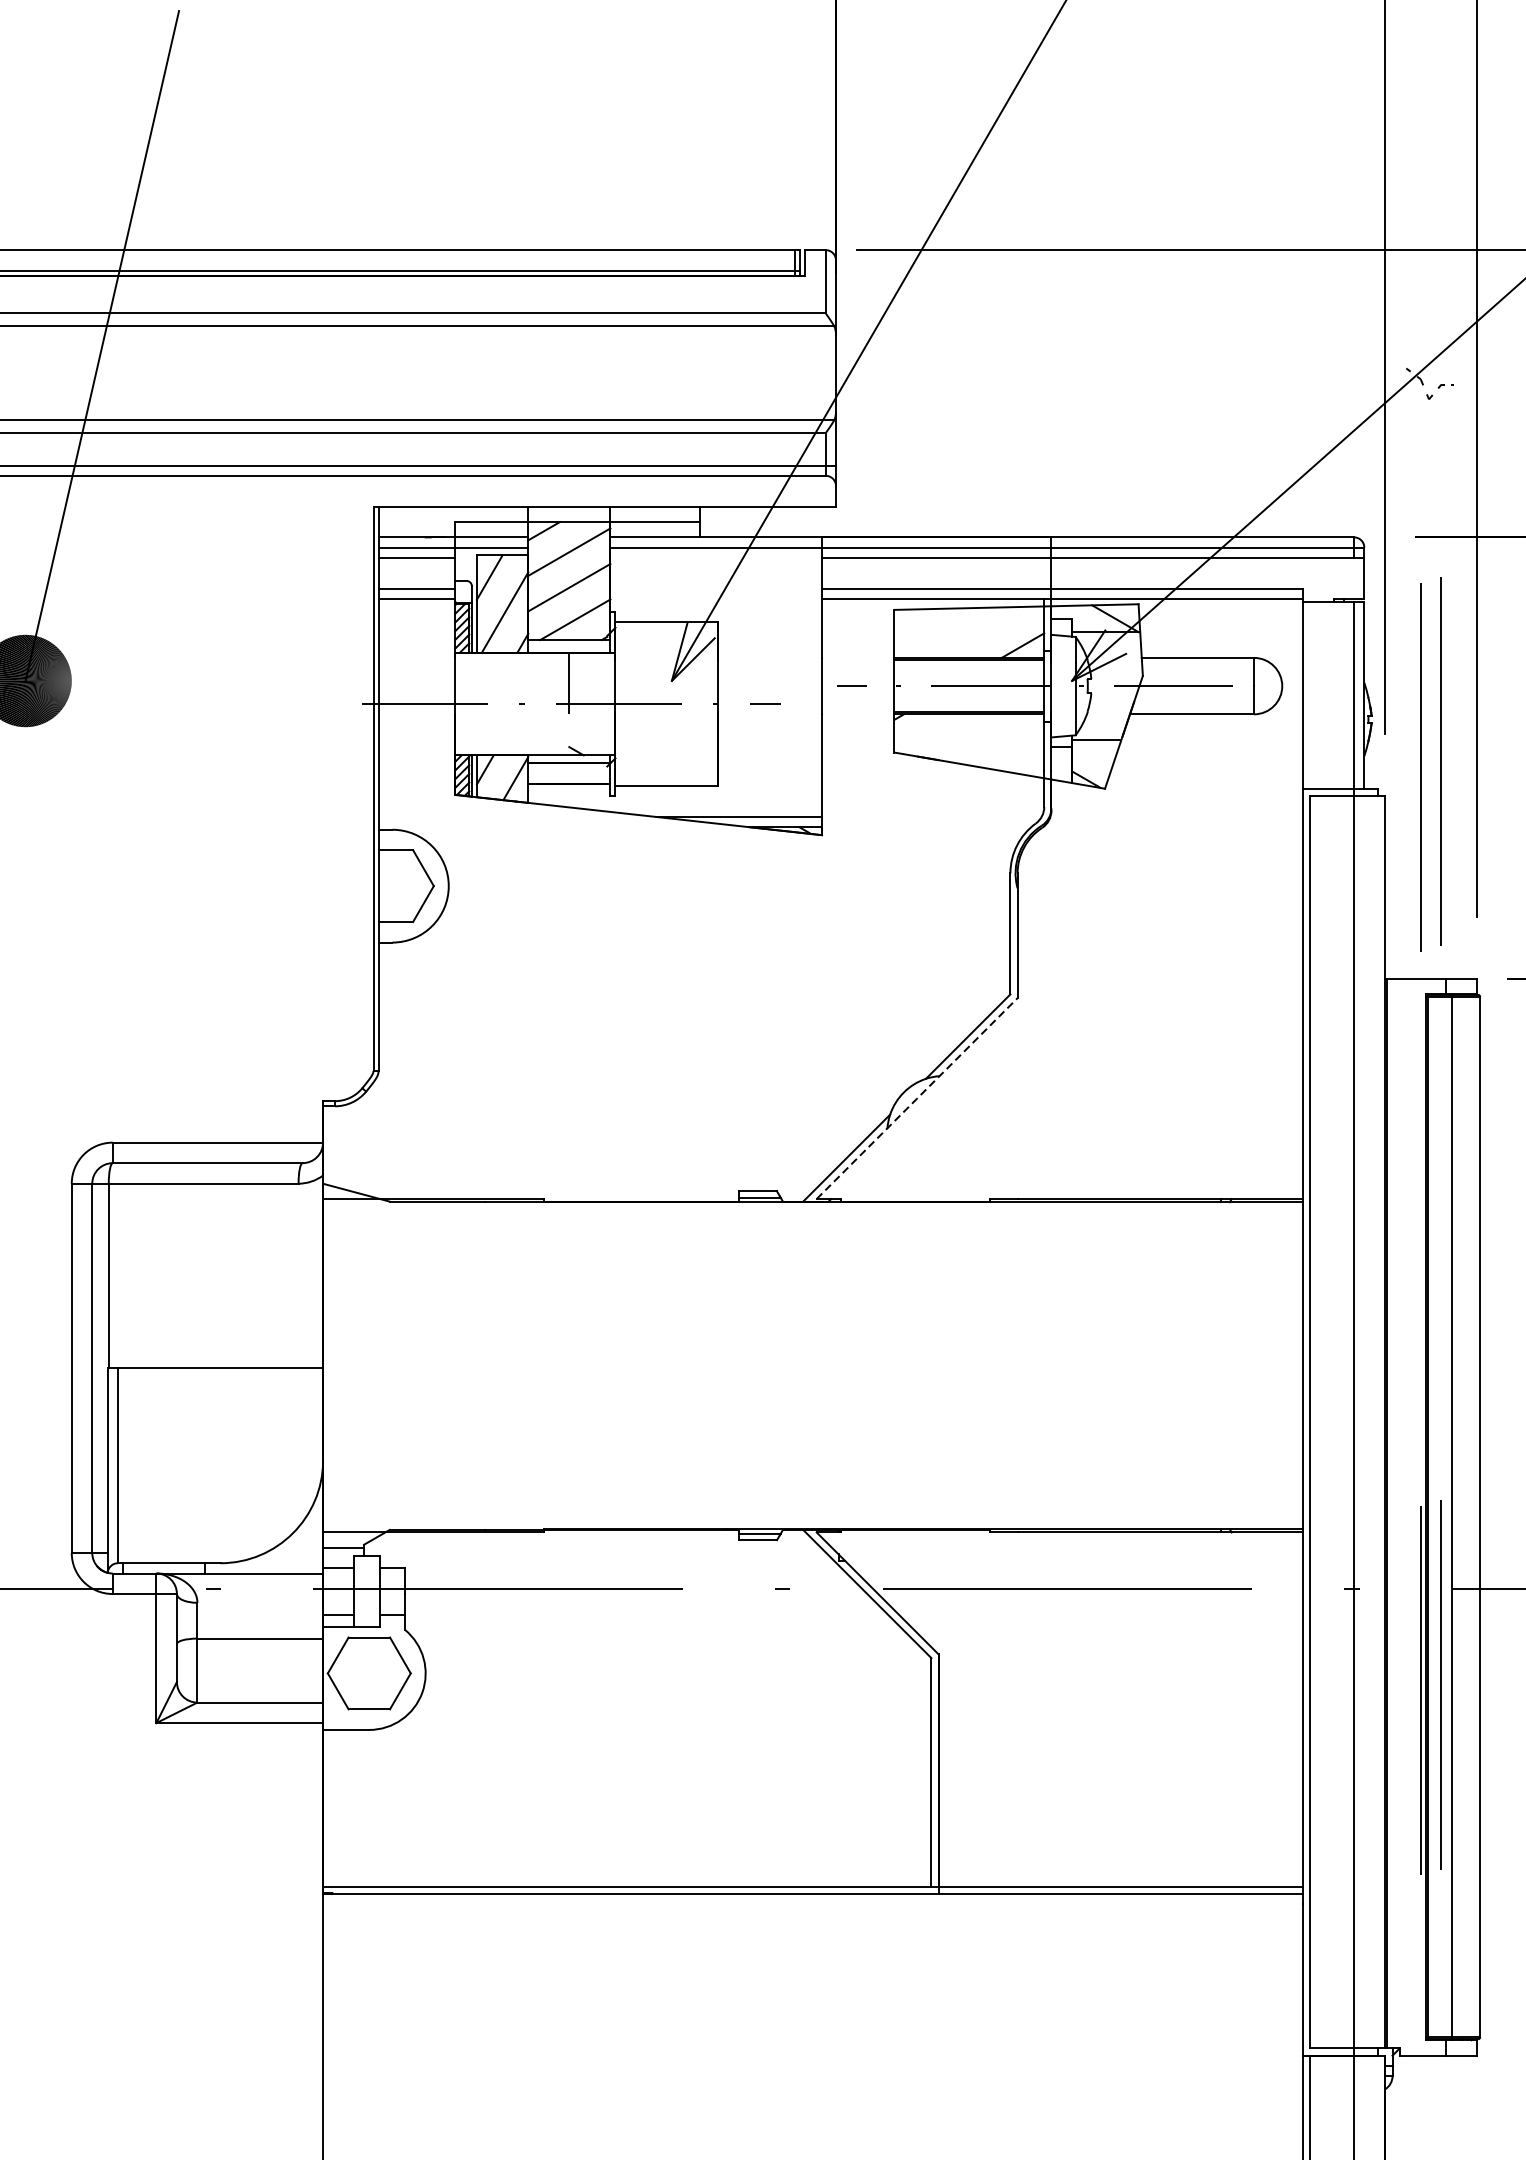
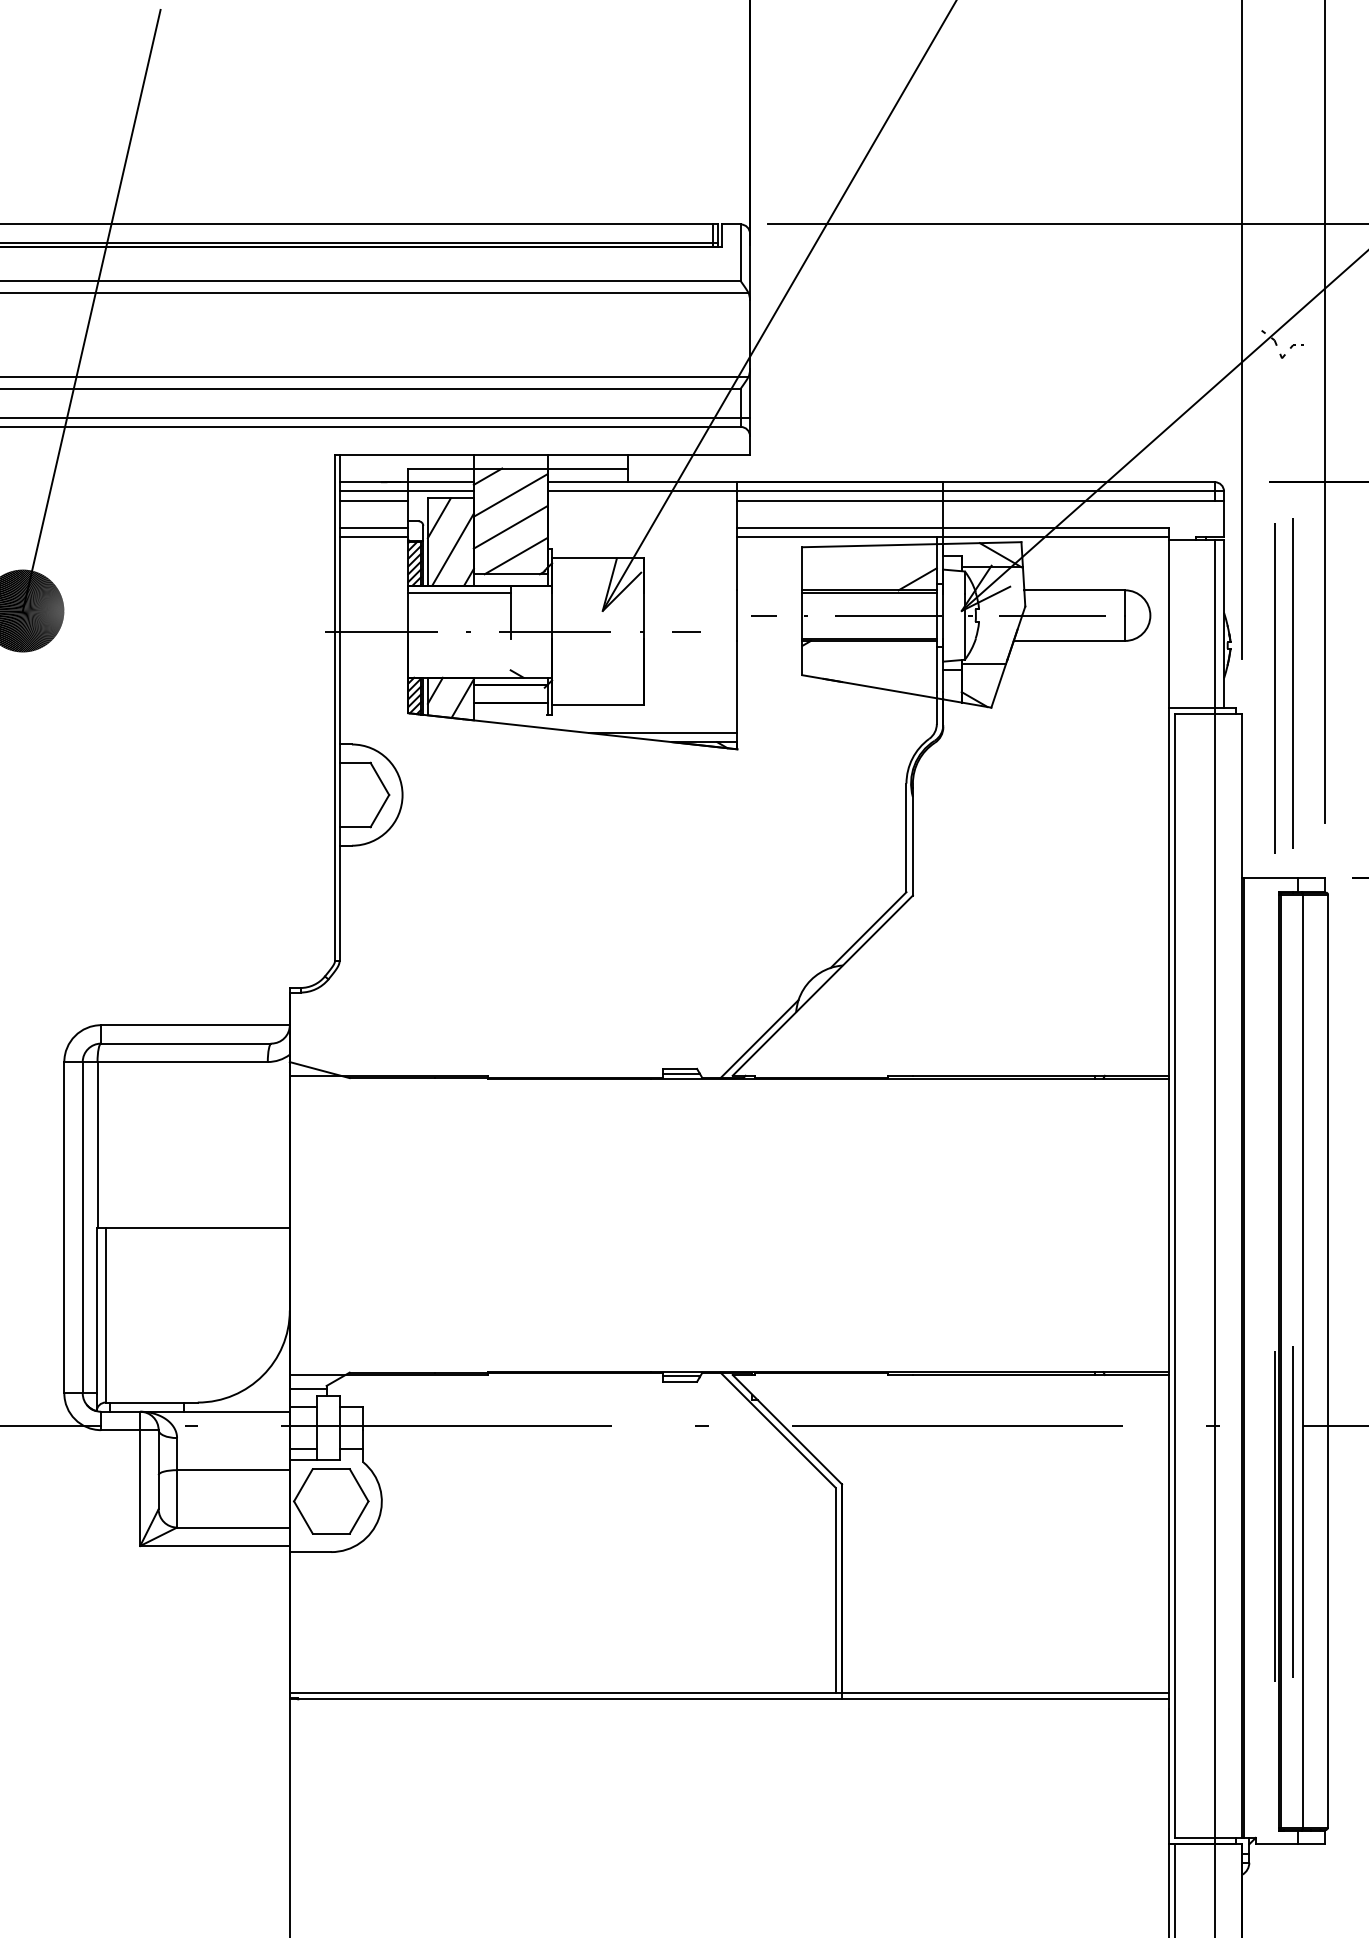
line: (512, 661) -> (459, 593), added
line: (917, 1098) -> (823, 985), dashed -> solid

